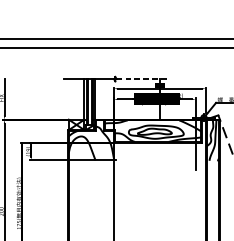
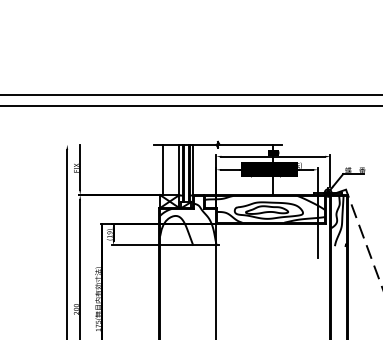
line: (142, 79) -> (251, 144), dashed -> solid
line: (70, 99) -> (162, 169), added

